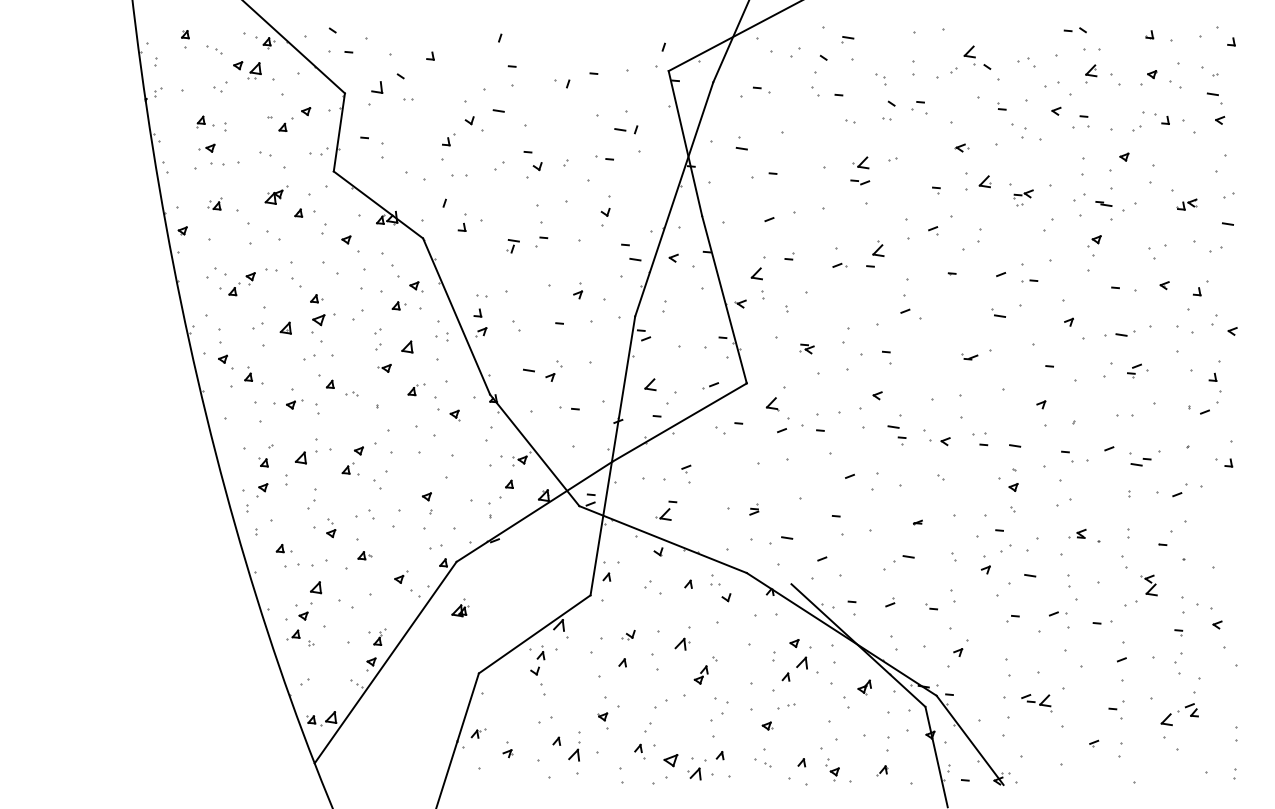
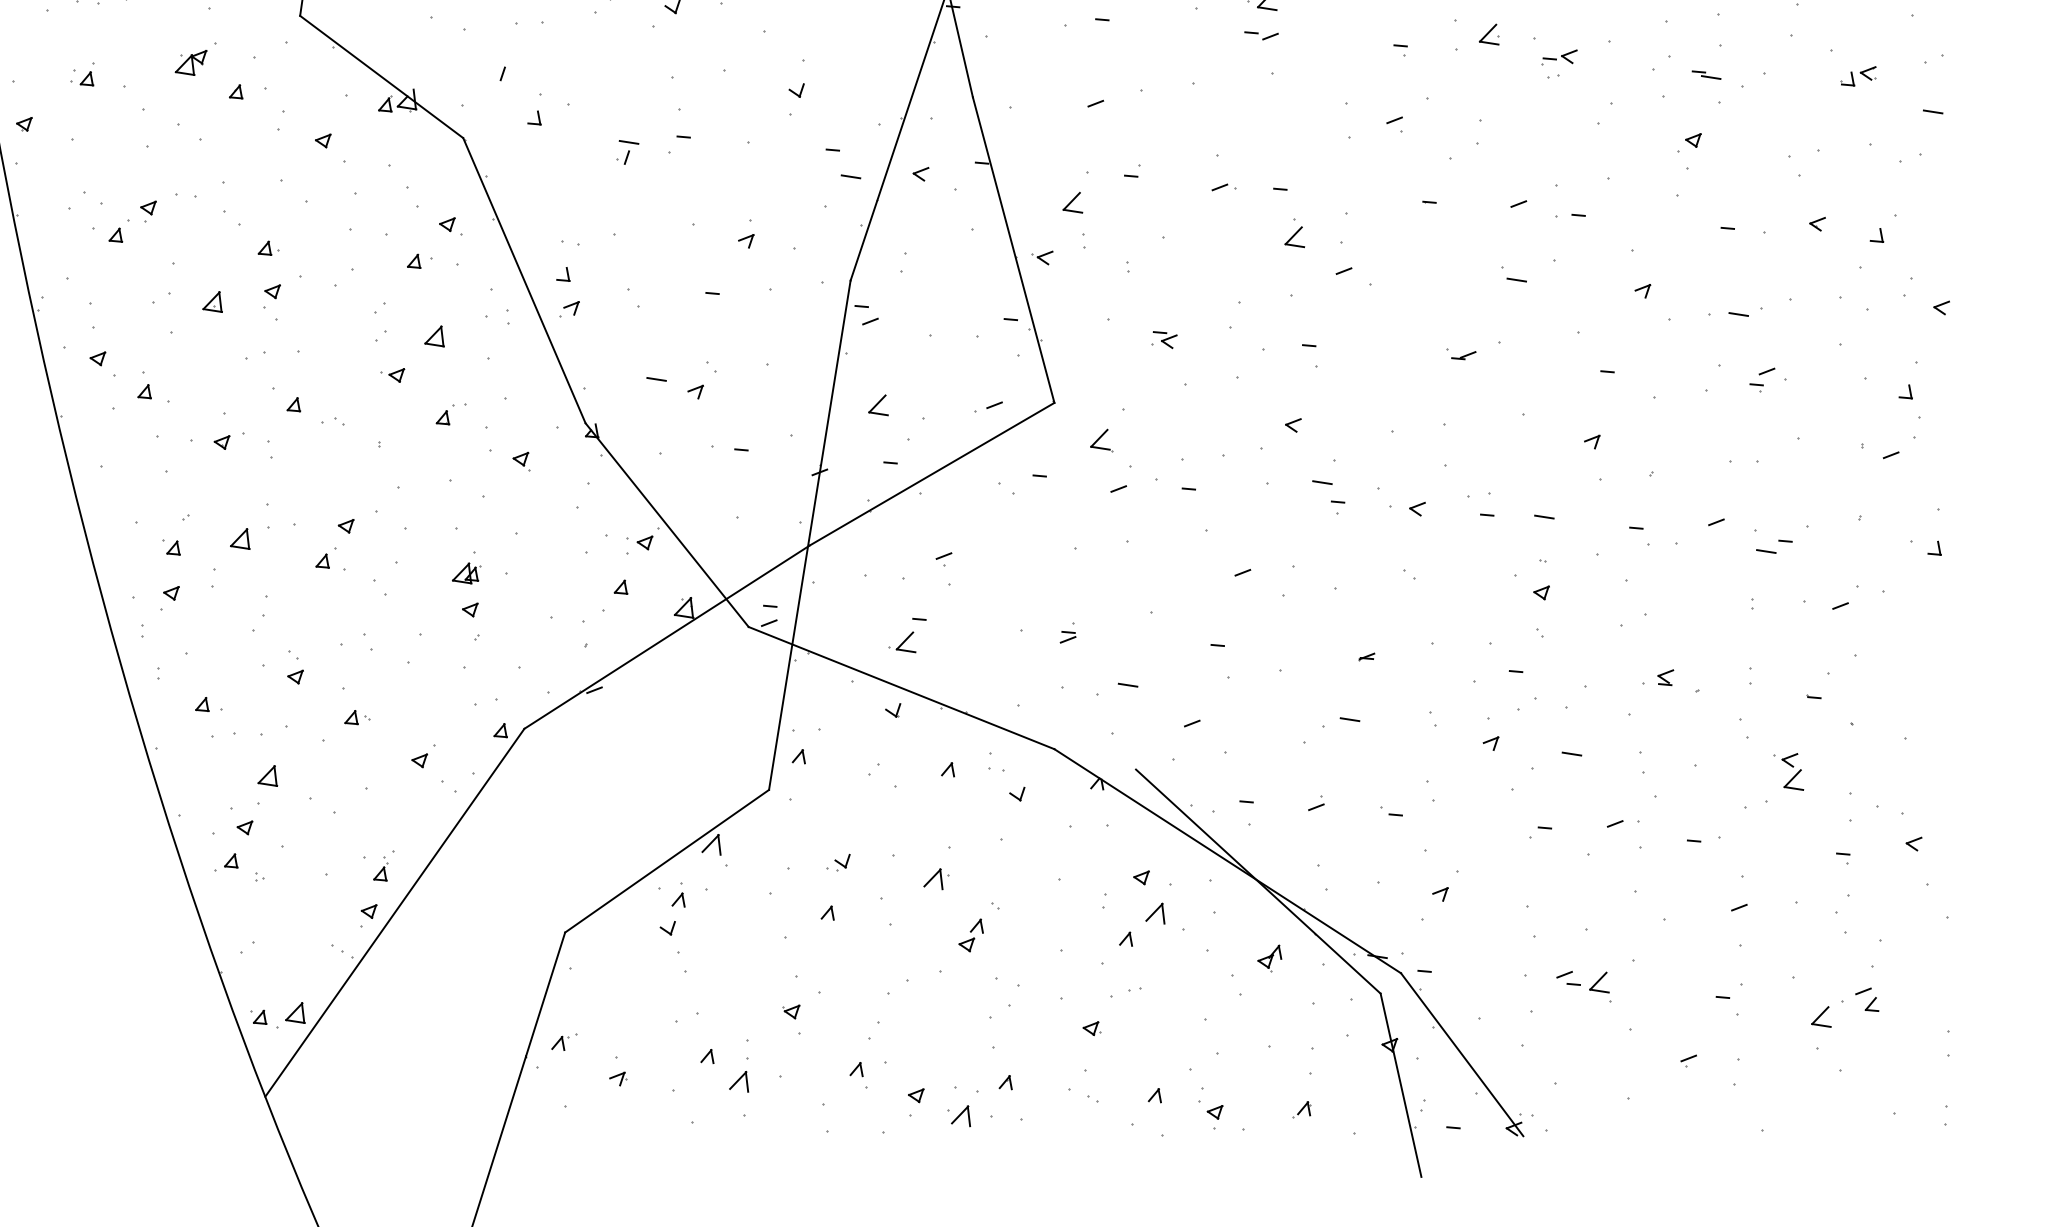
part: (878, 248) -> (1294, 233), moved
part: (318, 328) -> (272, 302), size x0.71
part: (460, 607) -> (467, 567), moved
part: (671, 766) -> (916, 1102), size x0.62

